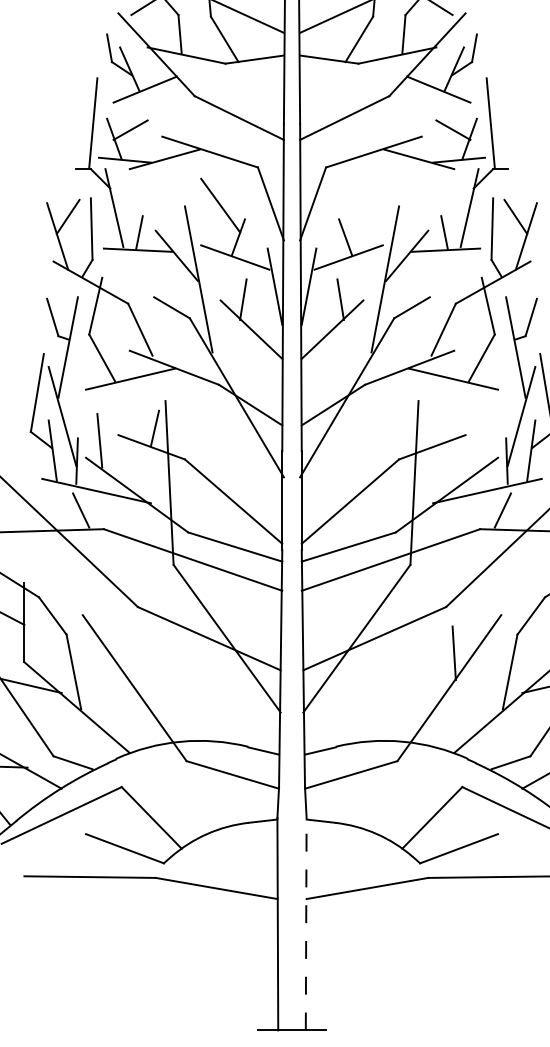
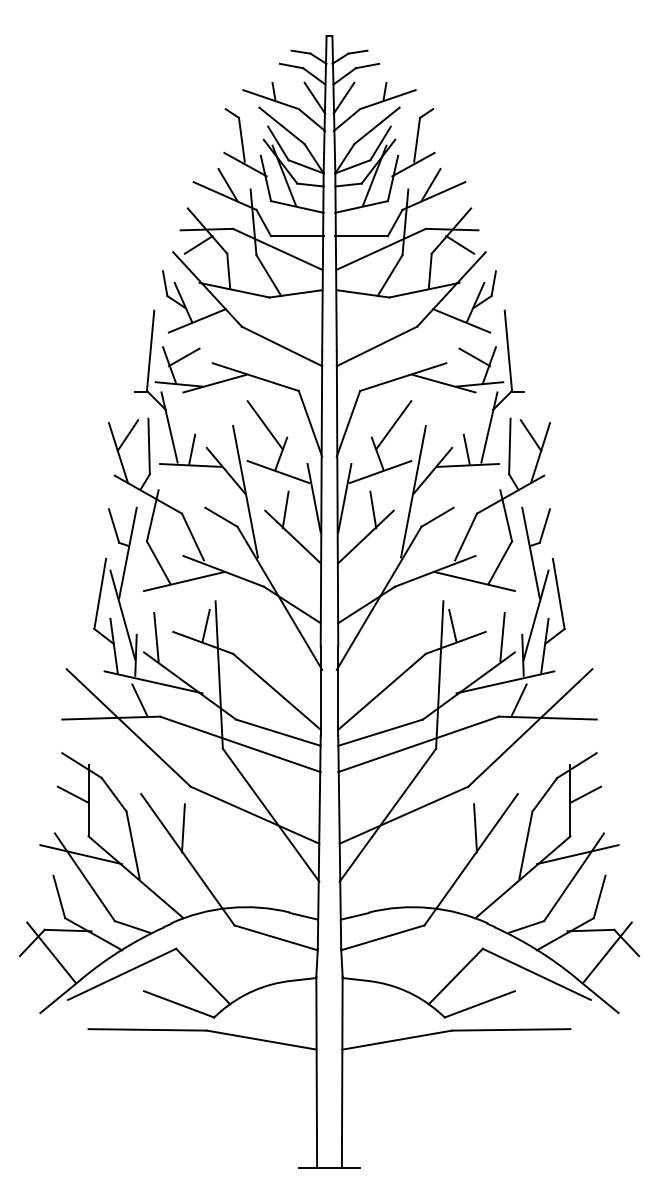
line: (363, 205) -> (393, 425), added
line: (428, 429) -> (452, 626), added
line: (484, 440) -> (502, 636), added
line: (129, 653) -> (183, 828), added
line: (306, 924) -> (342, 1072), dashed -> solid

